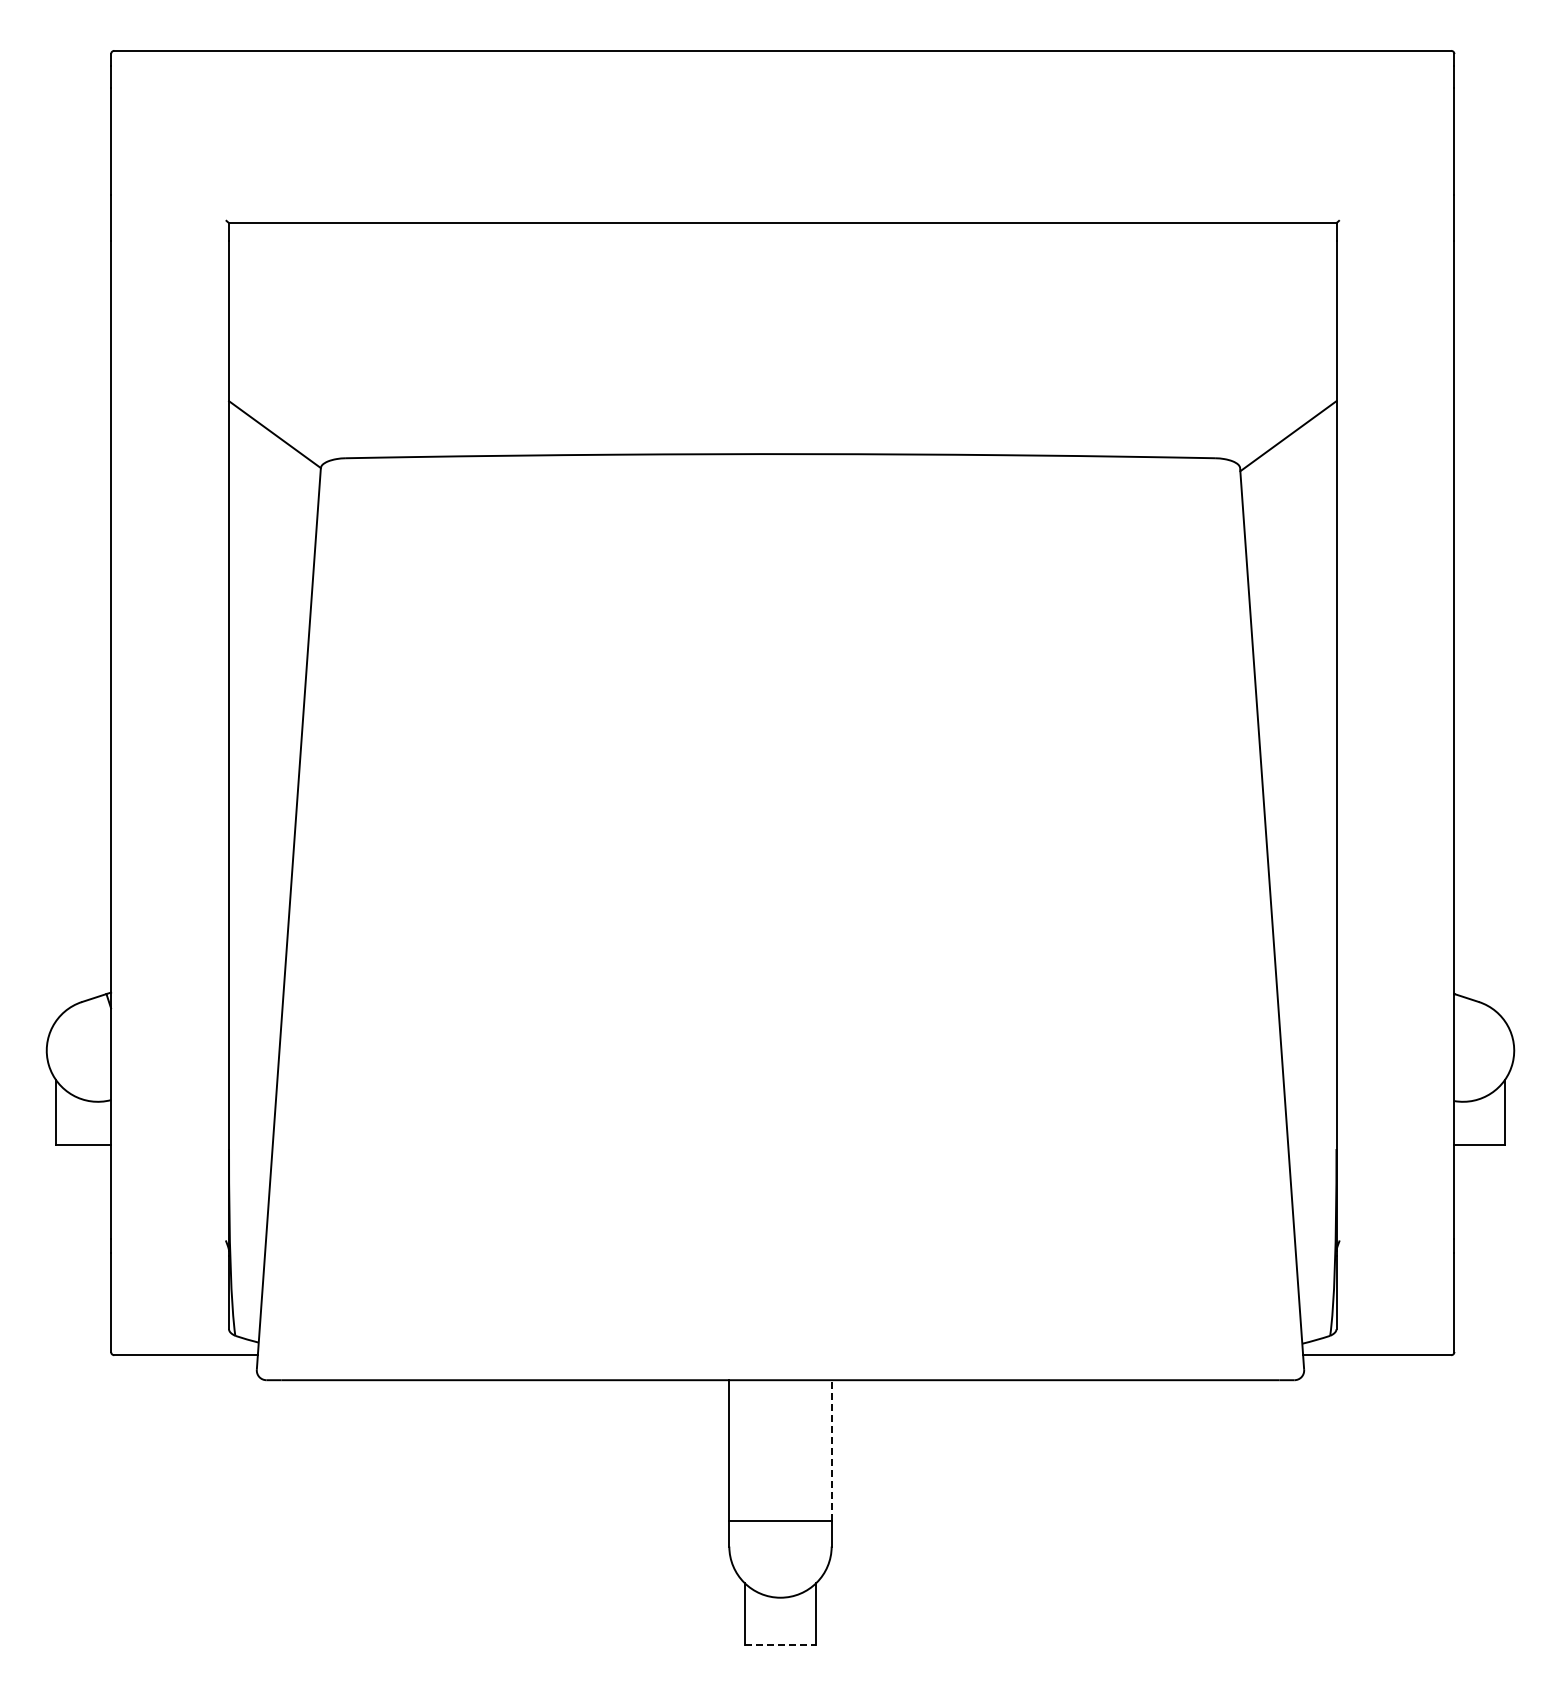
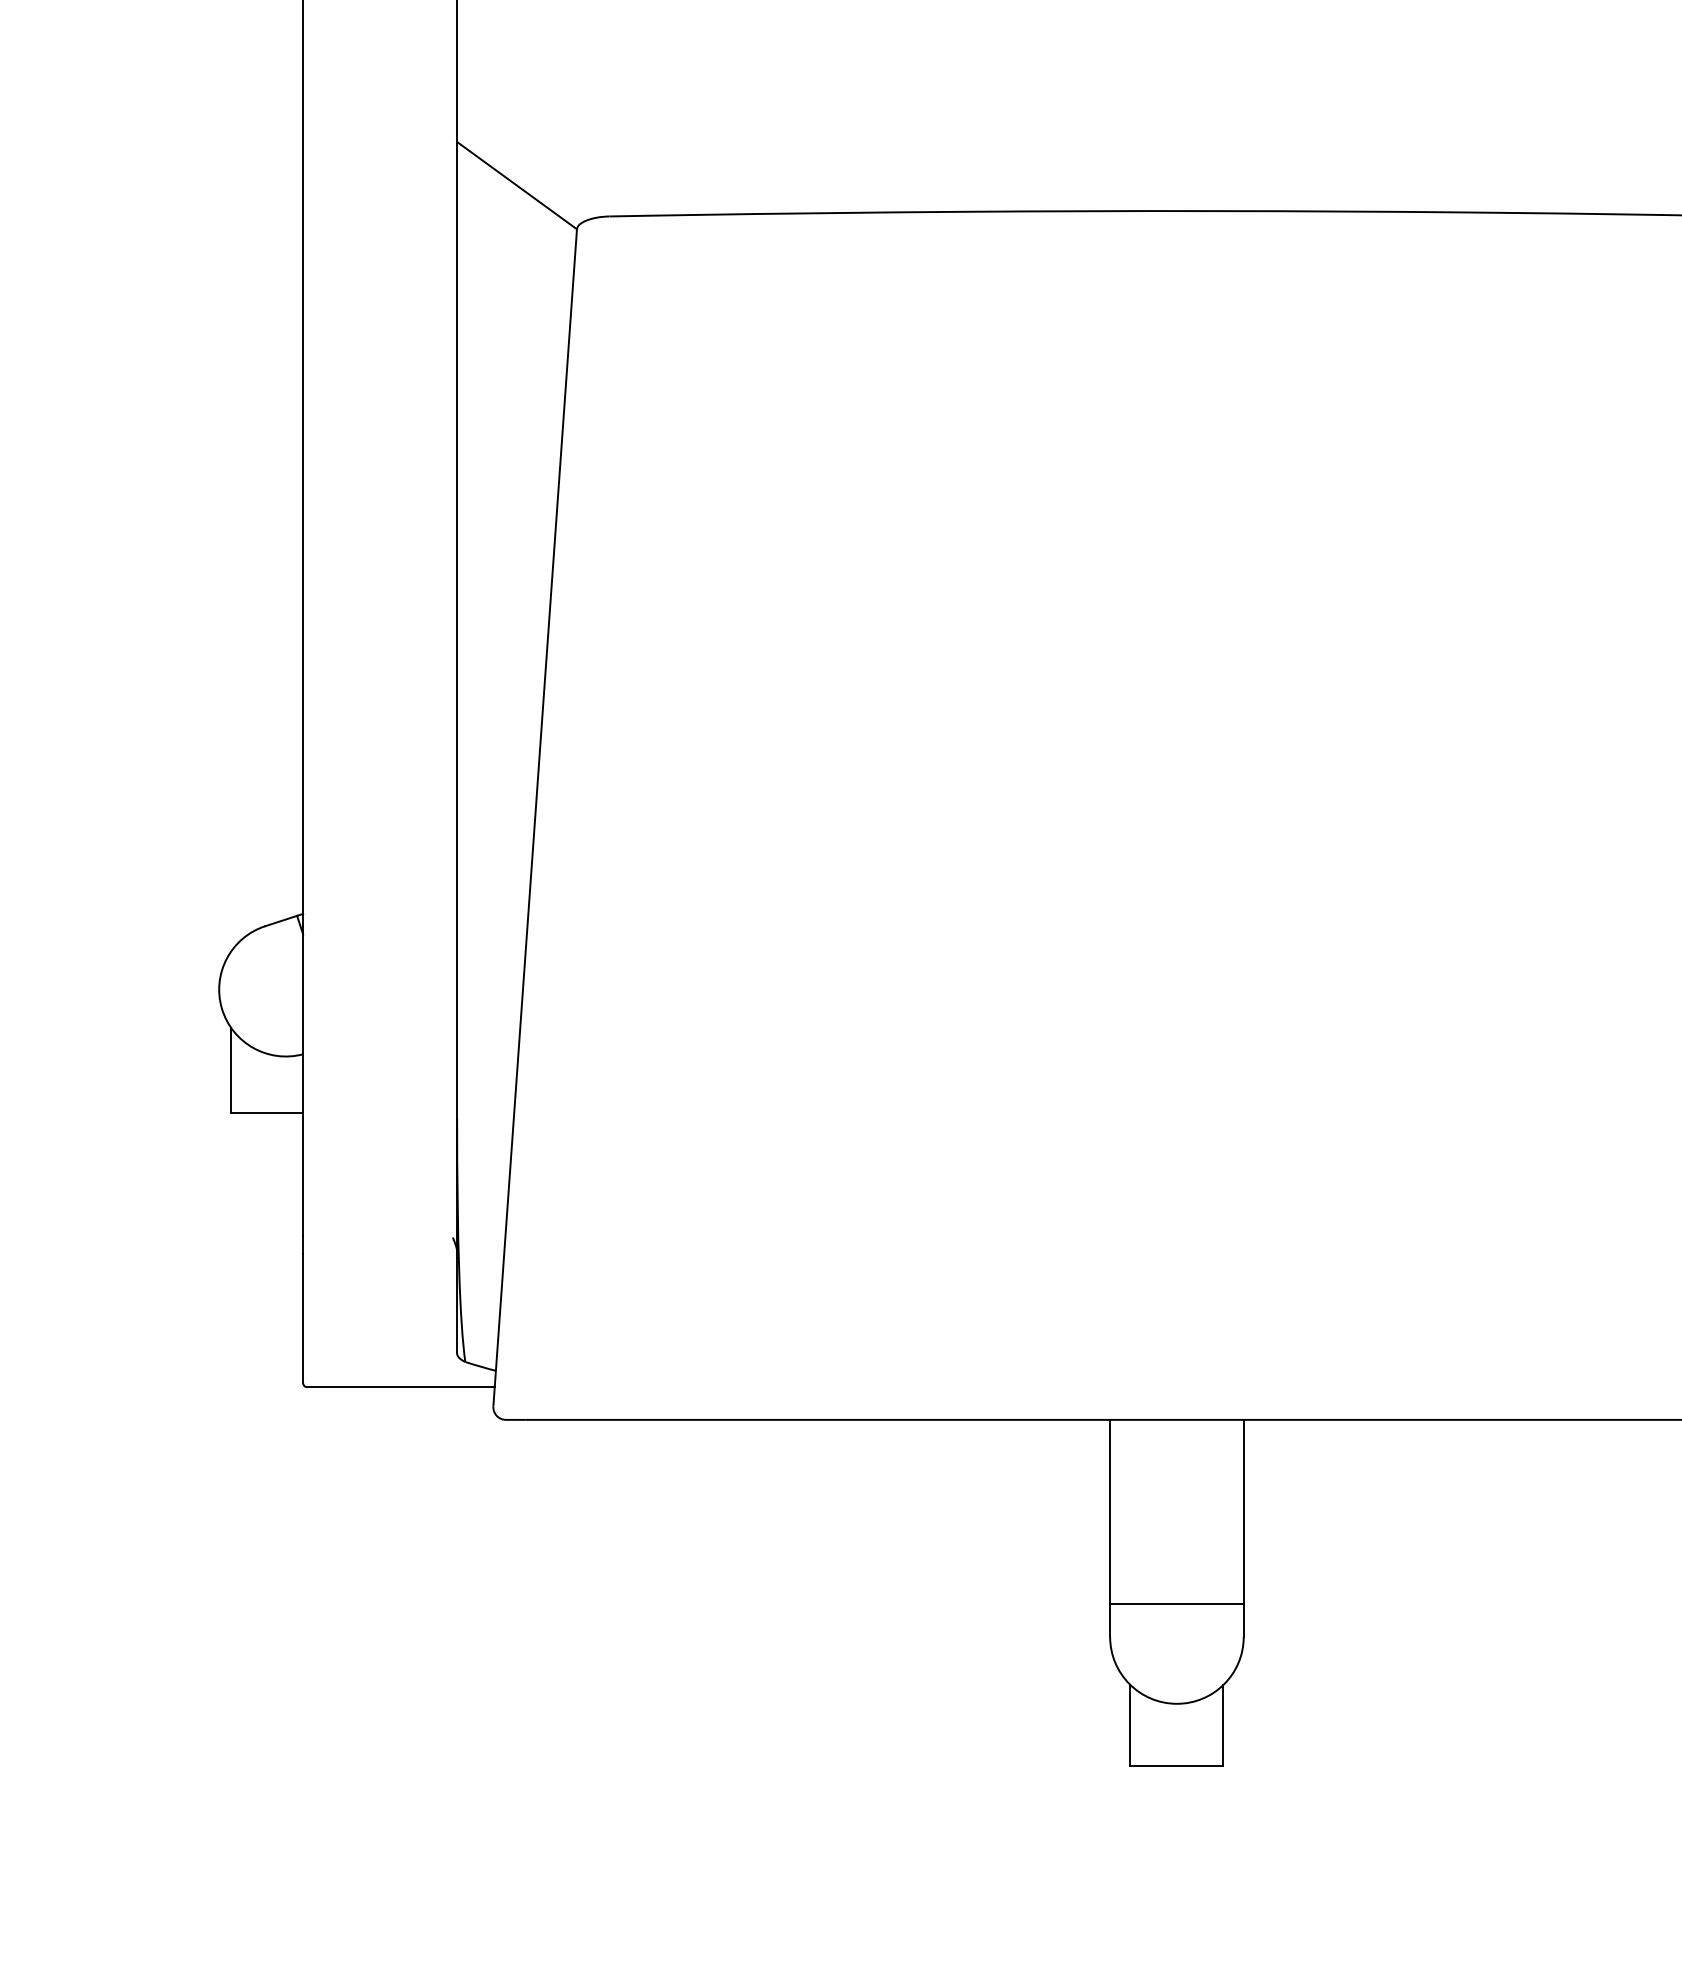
line: (831, 1450) -> (1243, 1511), dashed -> solid
line: (780, 1645) -> (1176, 1766), dashed -> solid

